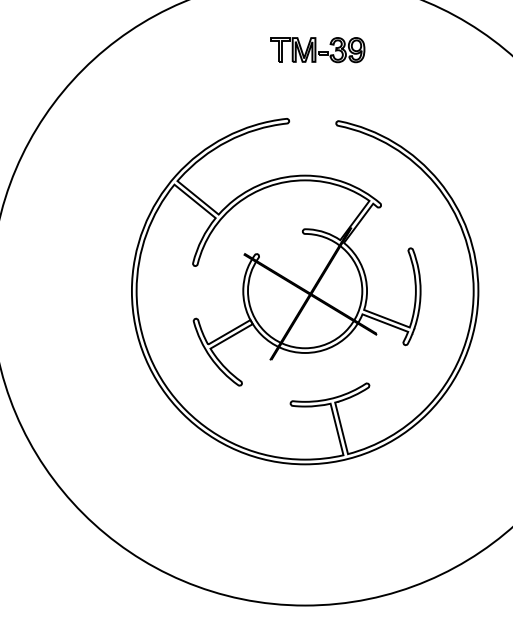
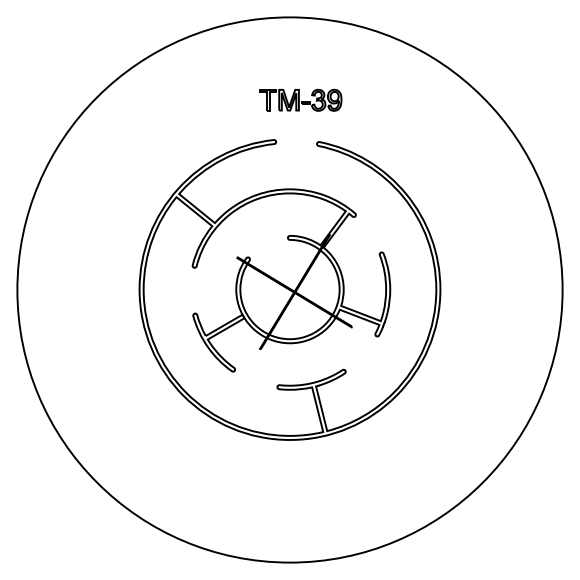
part: (317, 49) -> (300, 99), moved

